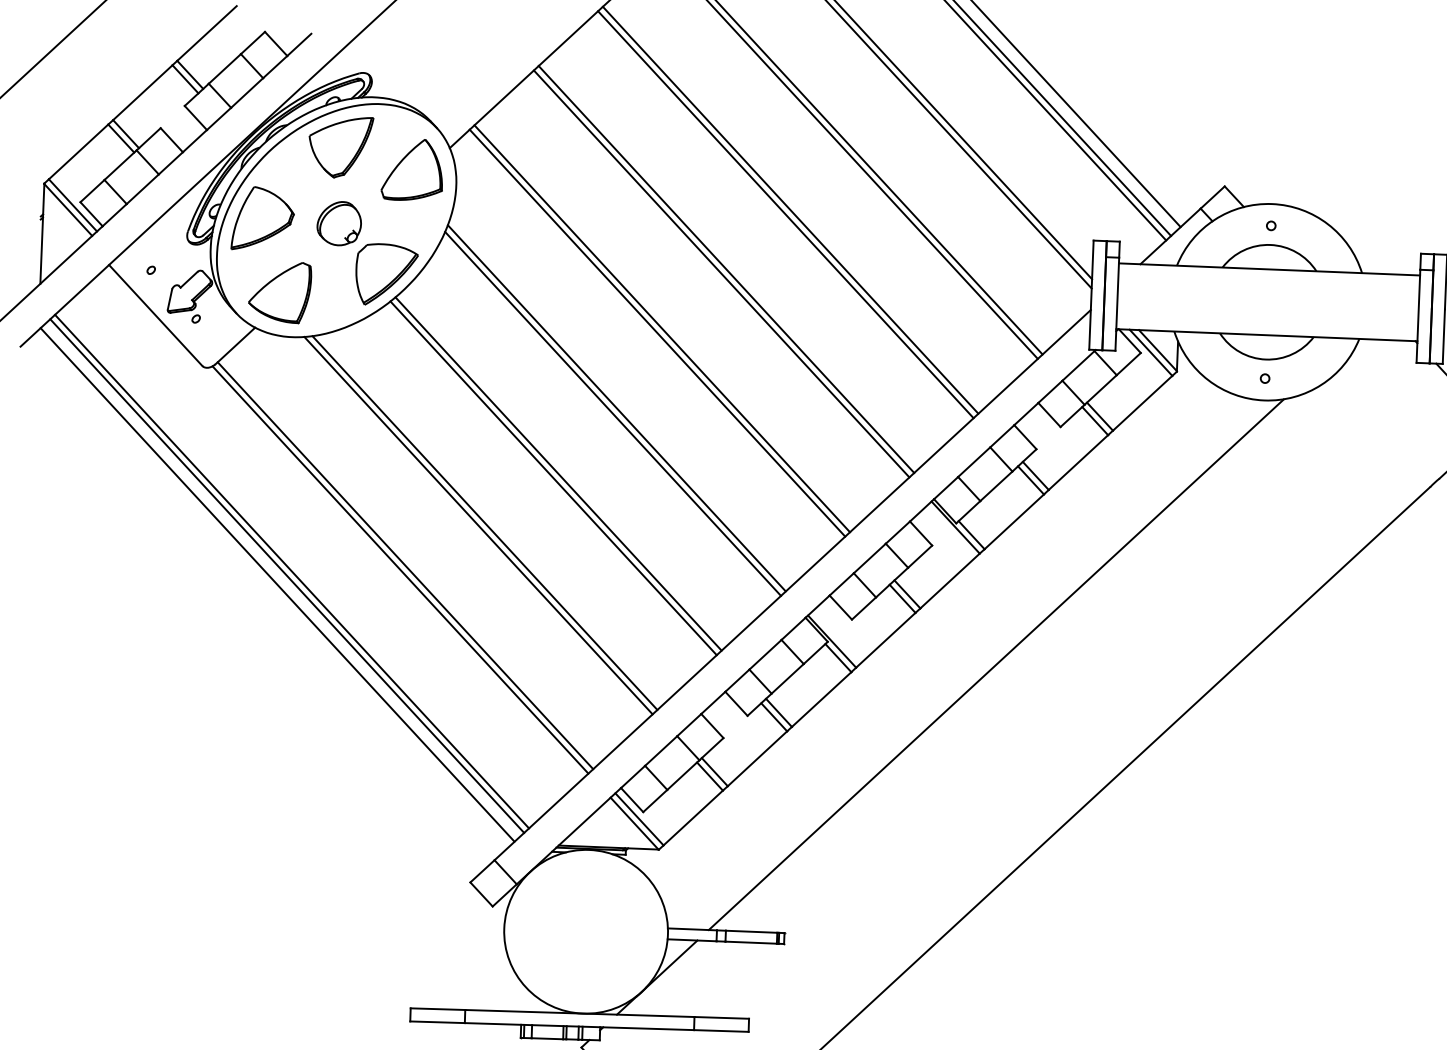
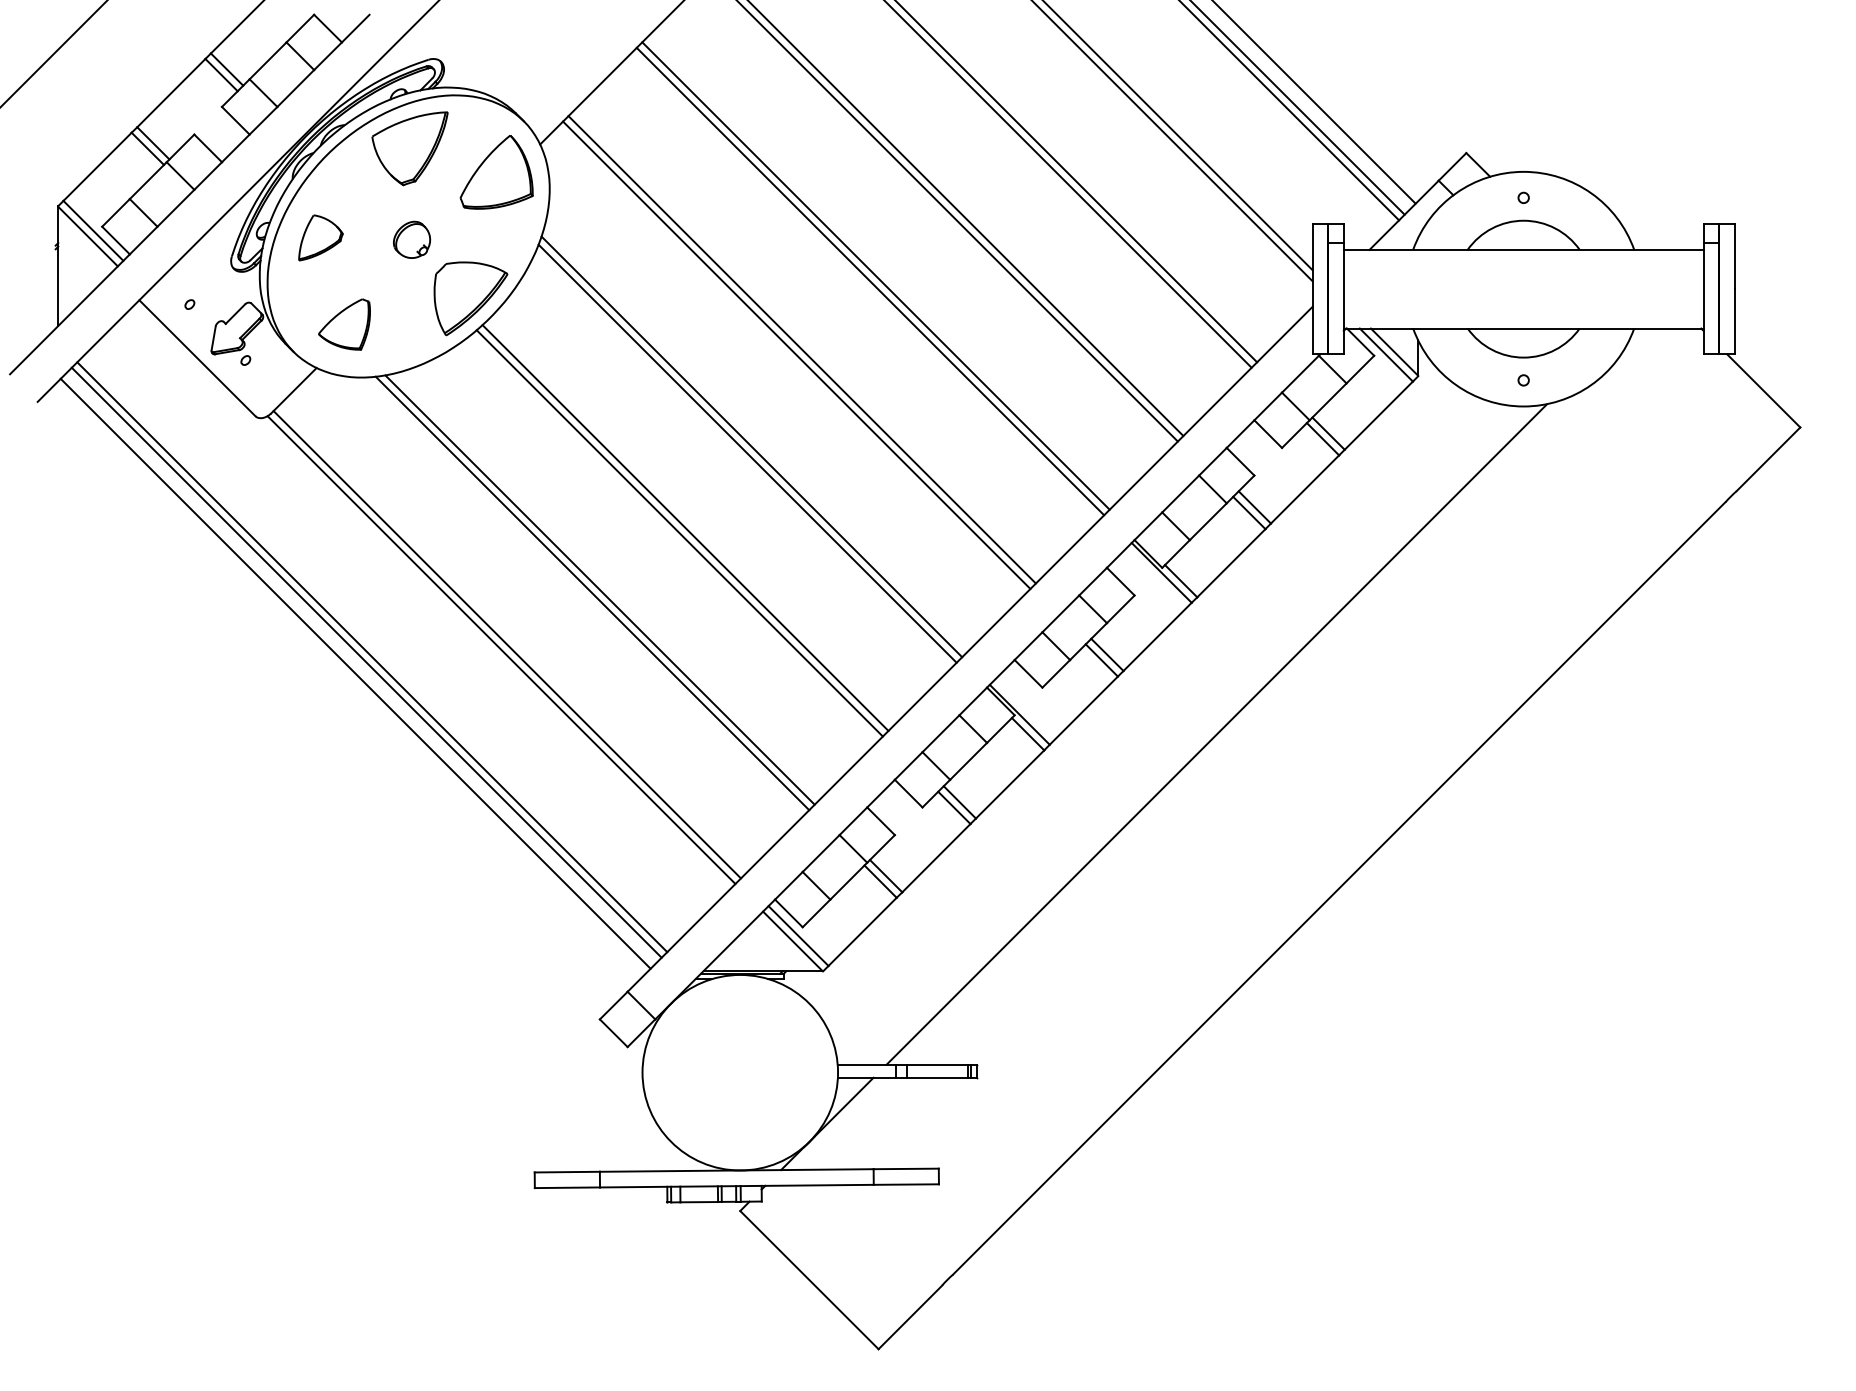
part: (262, 218) -> (320, 237), size x0.6
part: (338, 223) -> (411, 239), size x0.7
part: (279, 292) -> (344, 324), size x0.7

